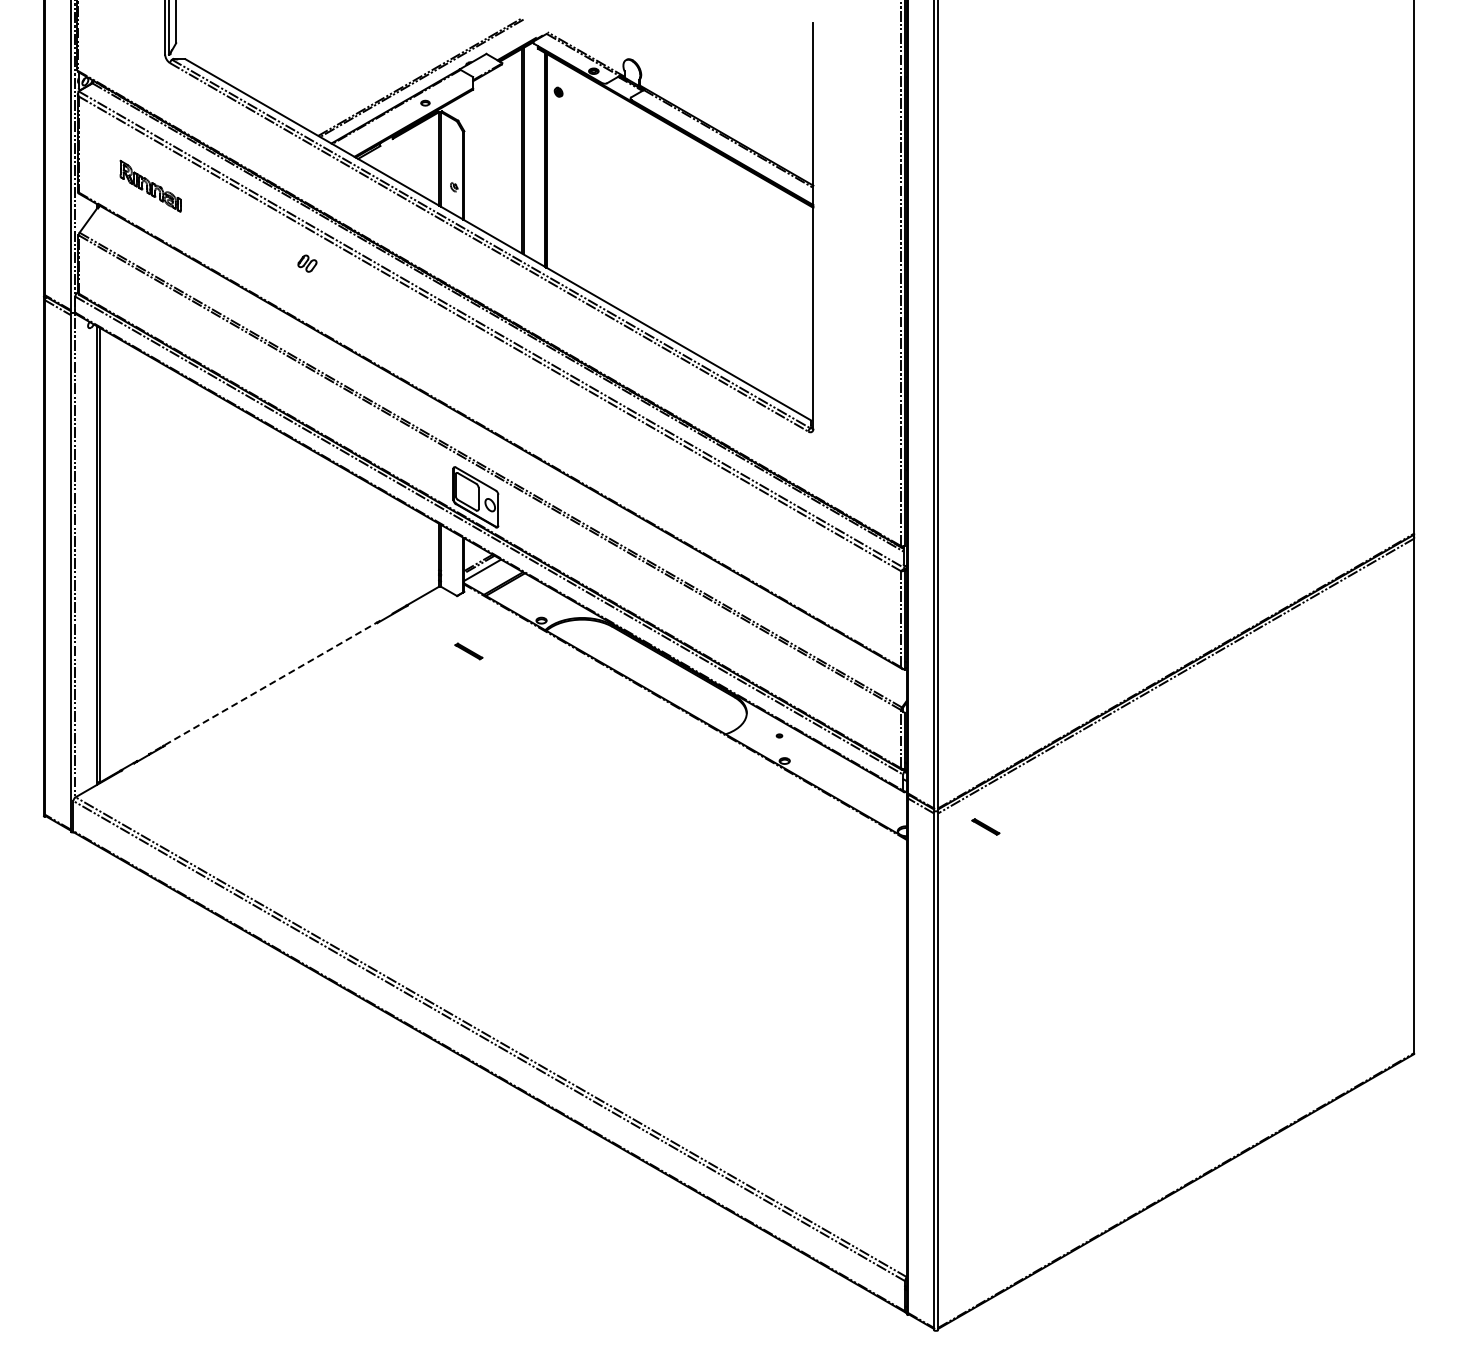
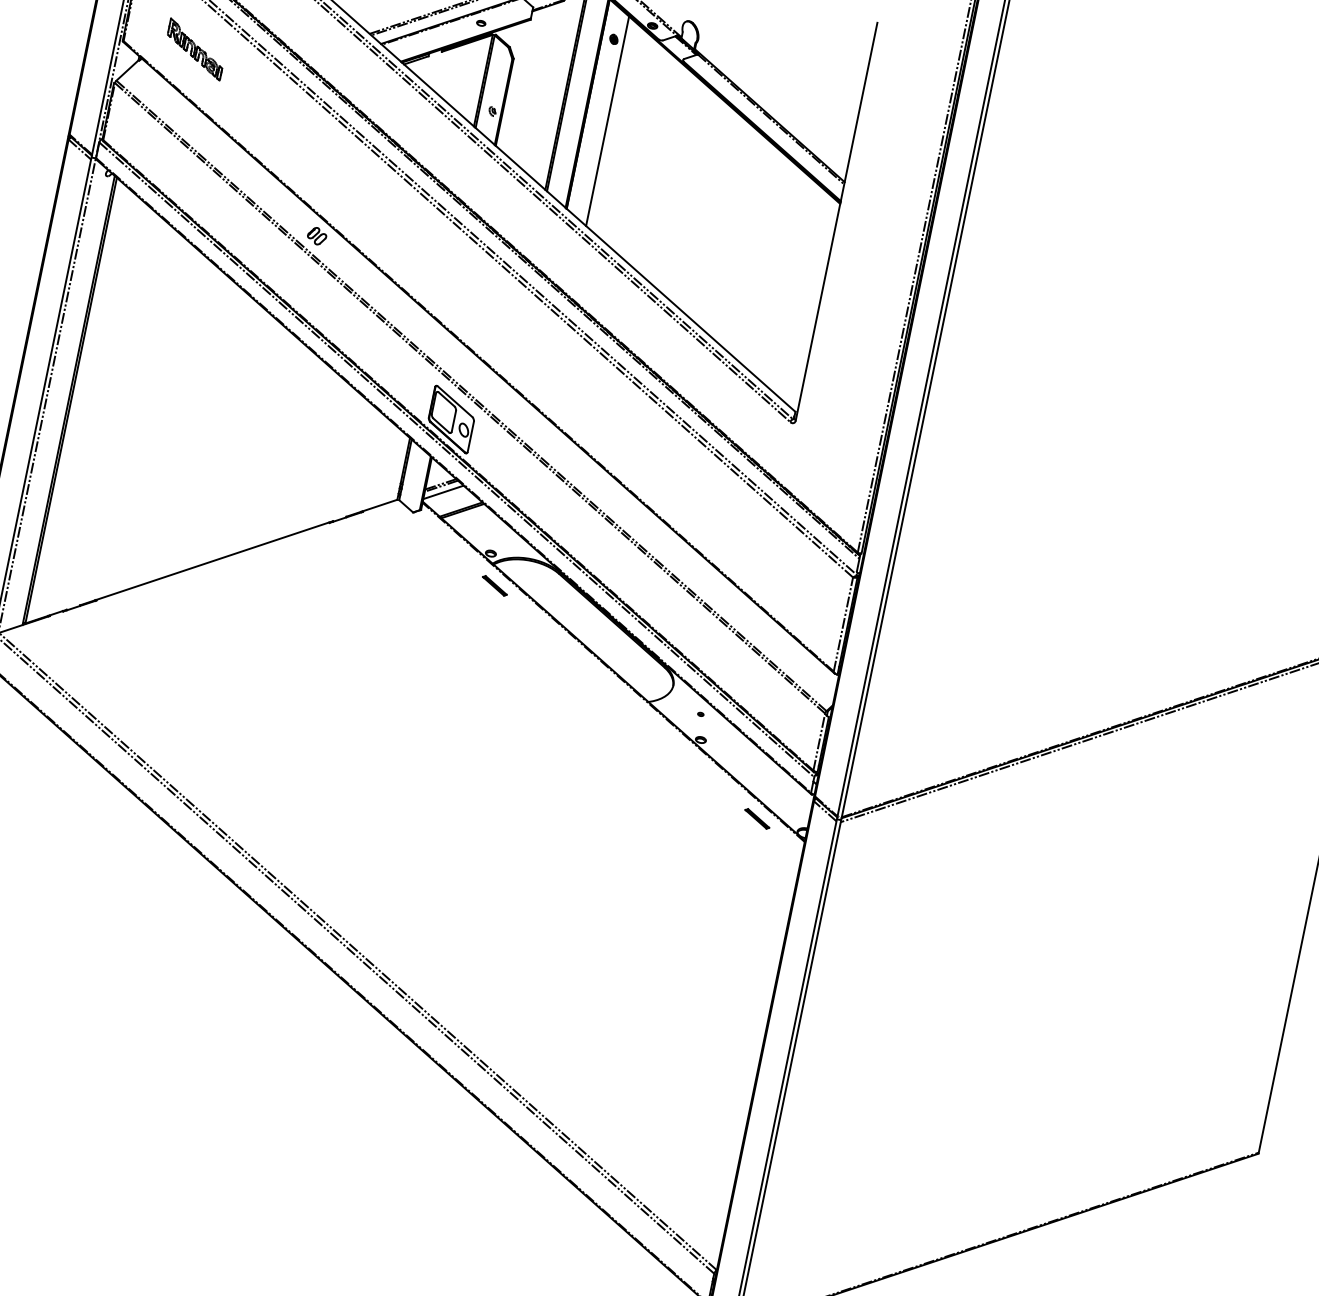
line: (568, 173) -> (607, 121), added
part: (307, 263) -> (317, 236), moved
part: (468, 651) -> (494, 585), moved
line: (264, 687) -> (206, 563), dashed -> solid
part: (985, 826) -> (757, 818), moved

